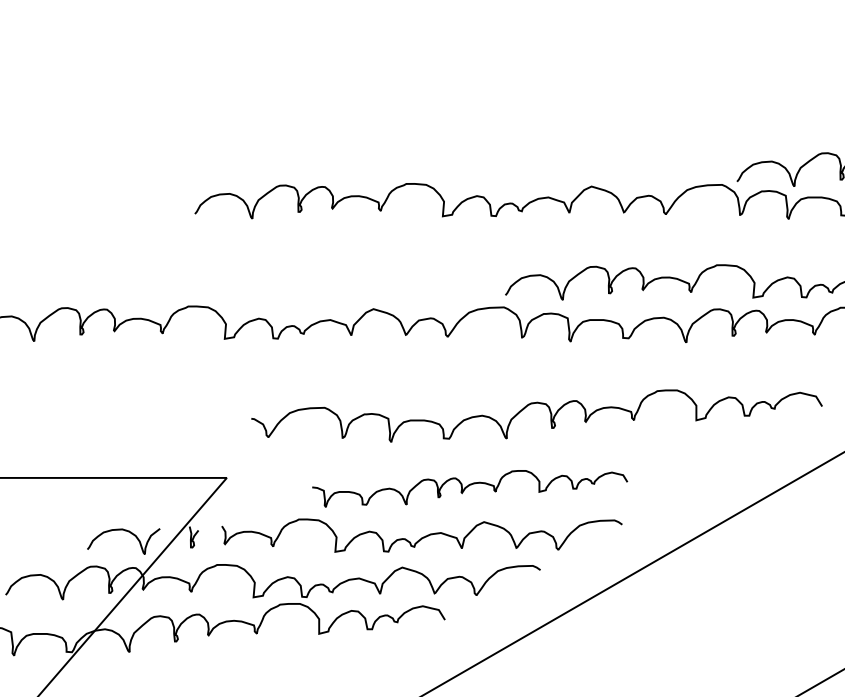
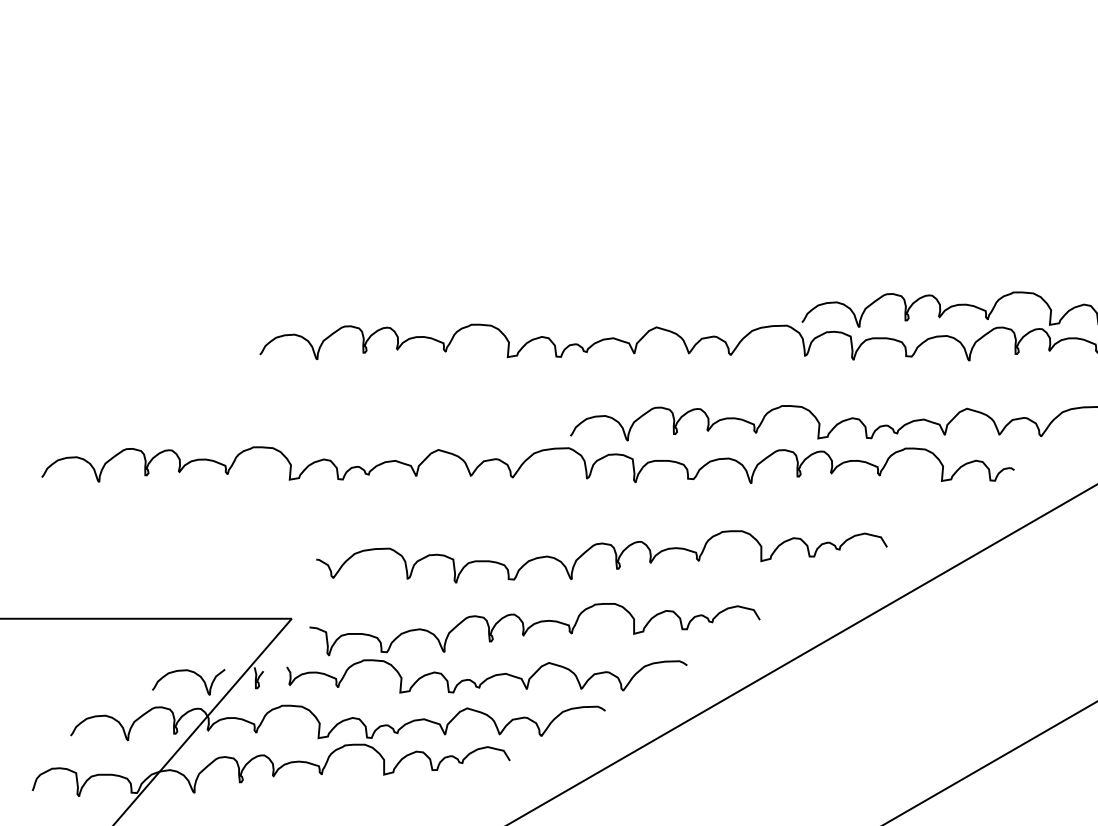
part: (469, 488) -> (534, 629), size x1.43

